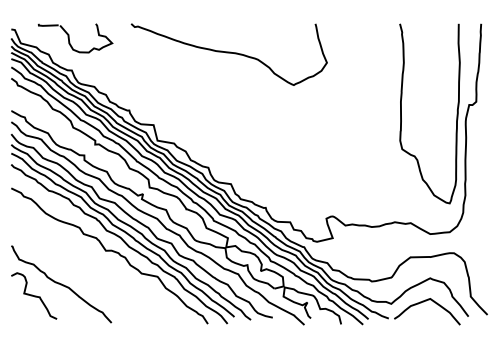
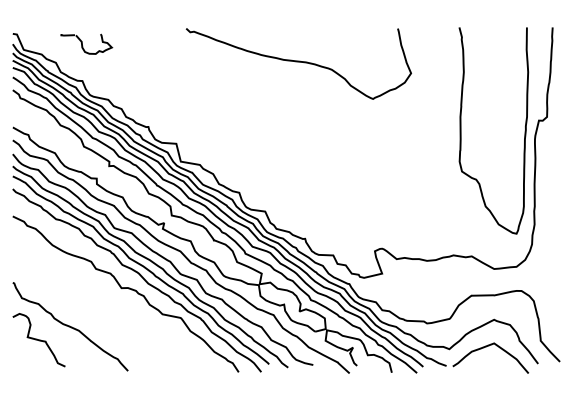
part: (75, 38) -> (86, 44), size x0.6
curve: (228, 53) -> (297, 62), moved

